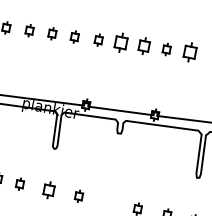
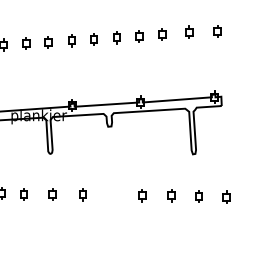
part: (120, 43) -> (93, 39), size x0.62
part: (143, 45) -> (116, 37), size x0.71
part: (190, 51) -> (162, 34), size x0.62
part: (48, 189) -> (52, 194), size x0.71

